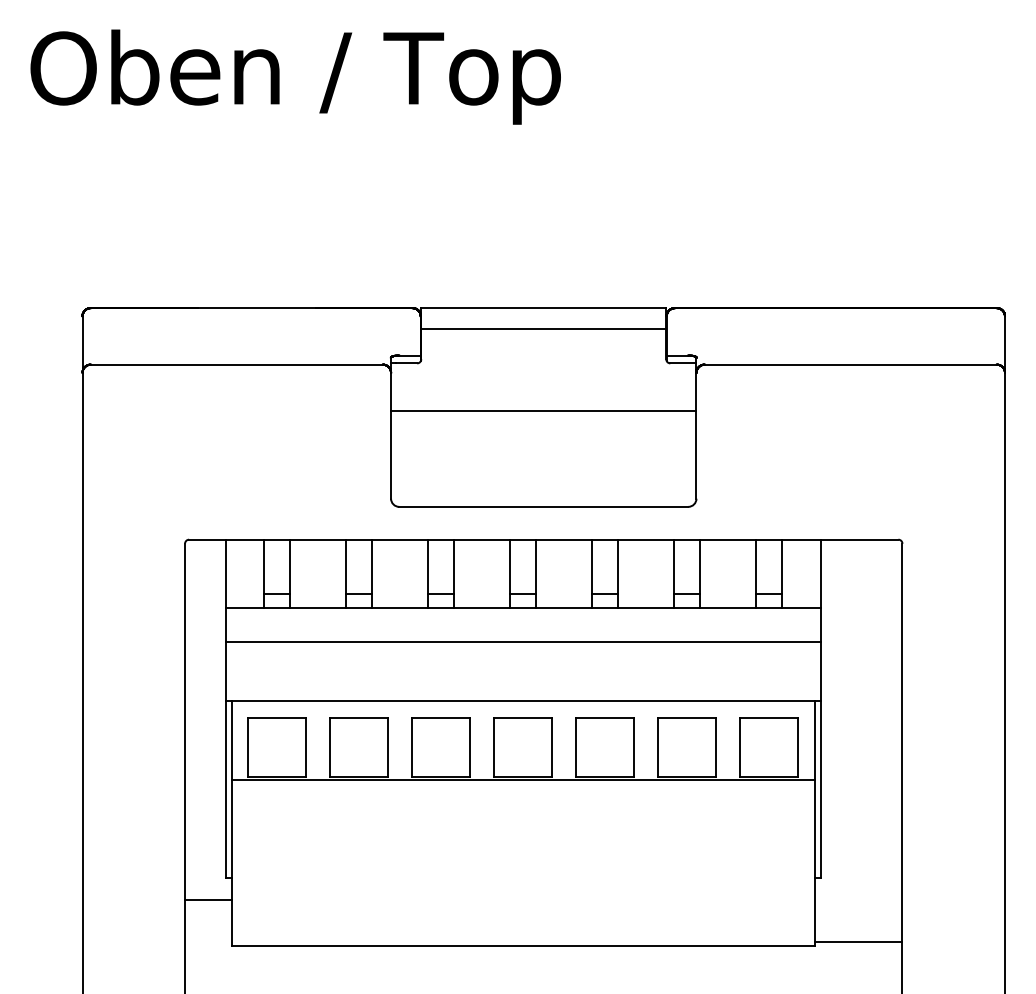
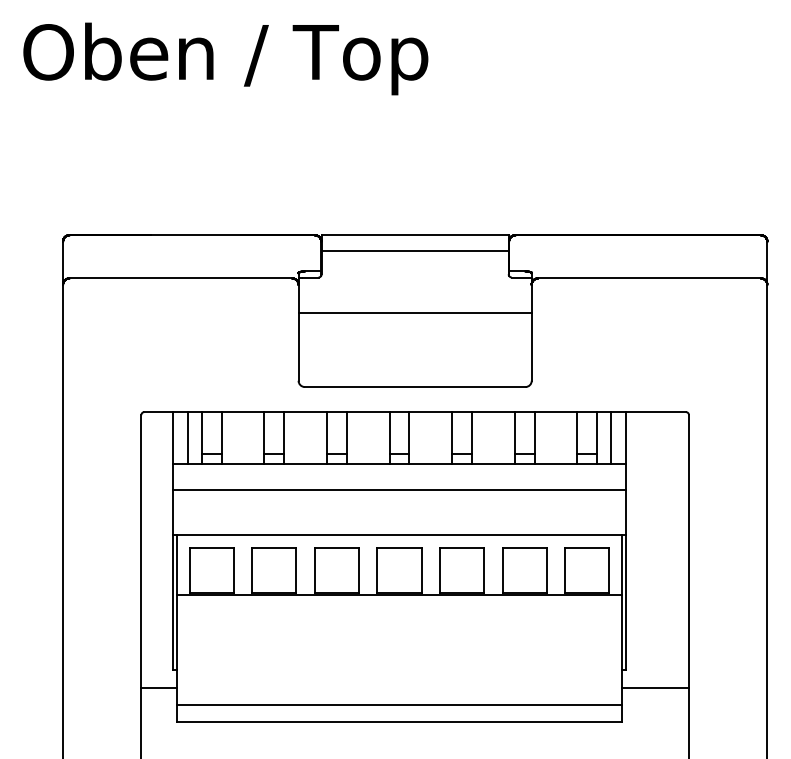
line: (246, 572) -> (188, 437), added
line: (799, 572) -> (610, 437), added
line: (523, 922) -> (399, 704), added
line: (858, 942) -> (655, 687), moved

